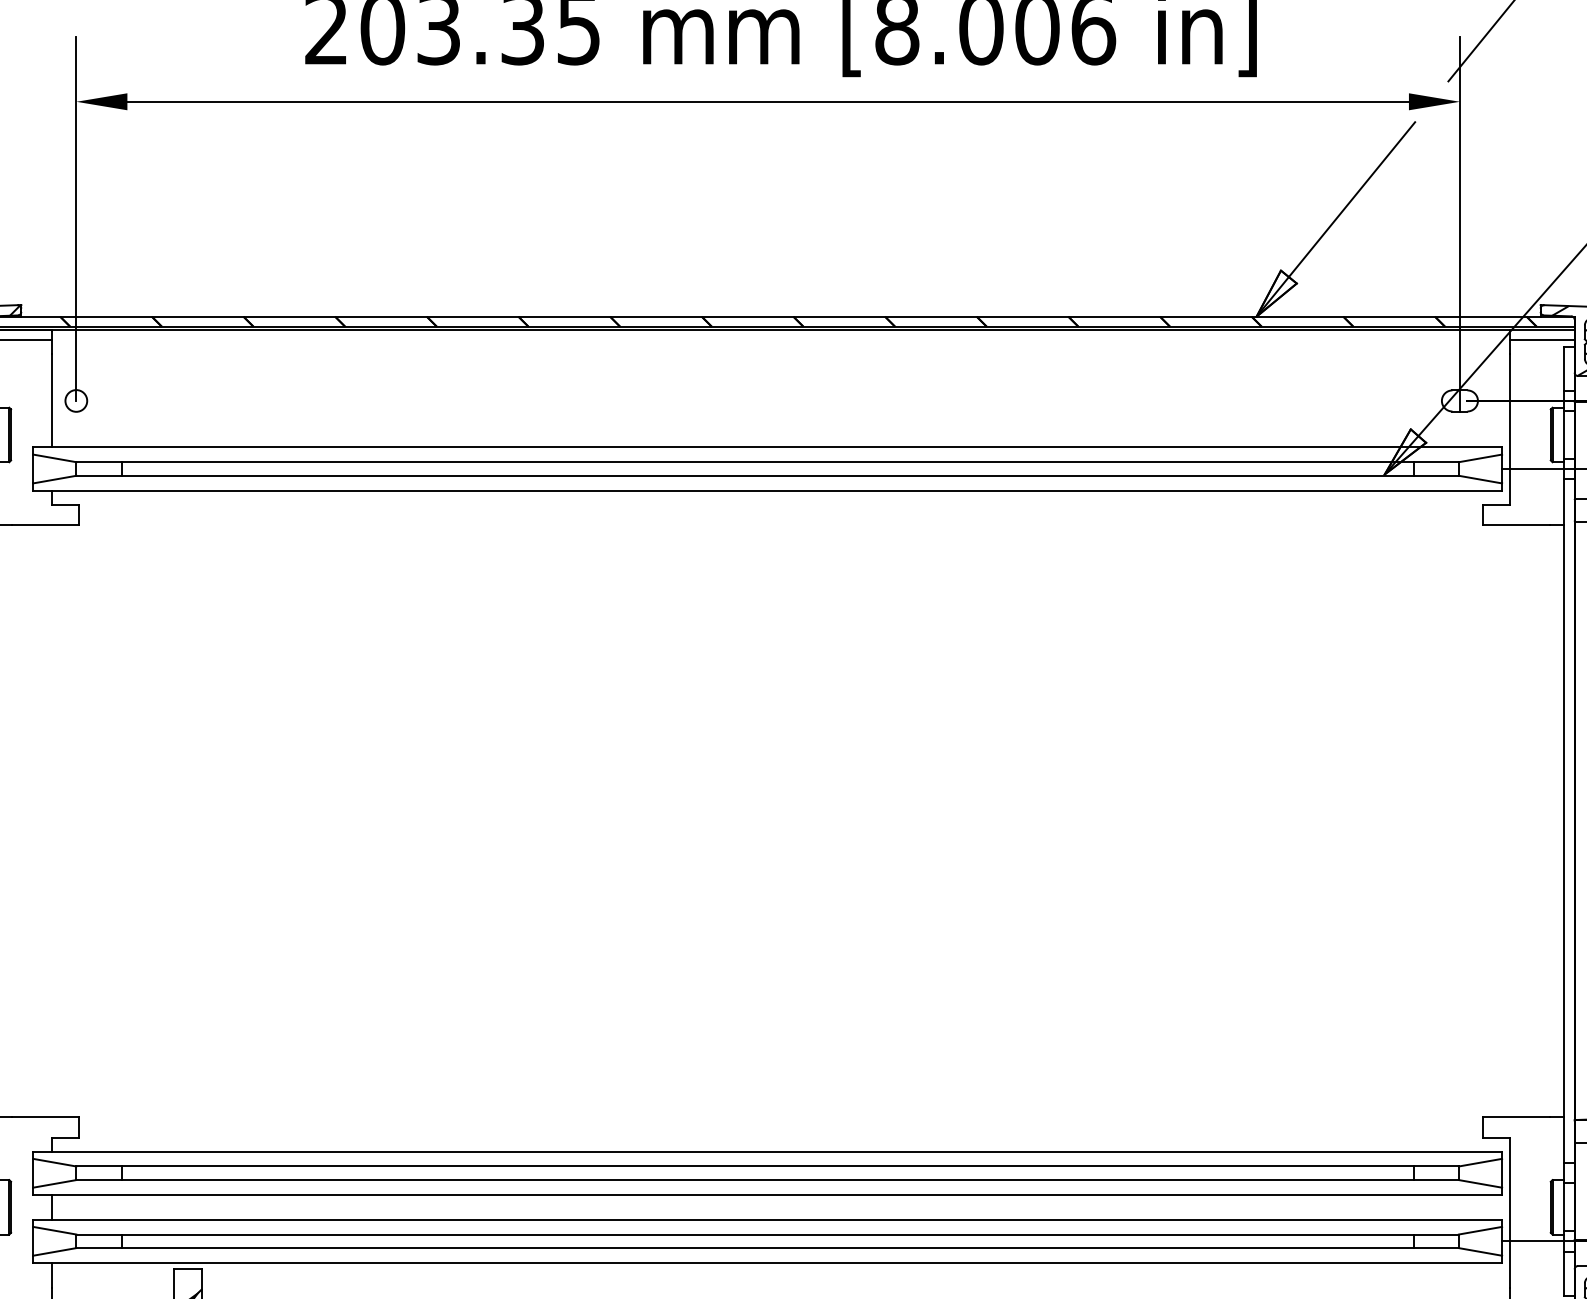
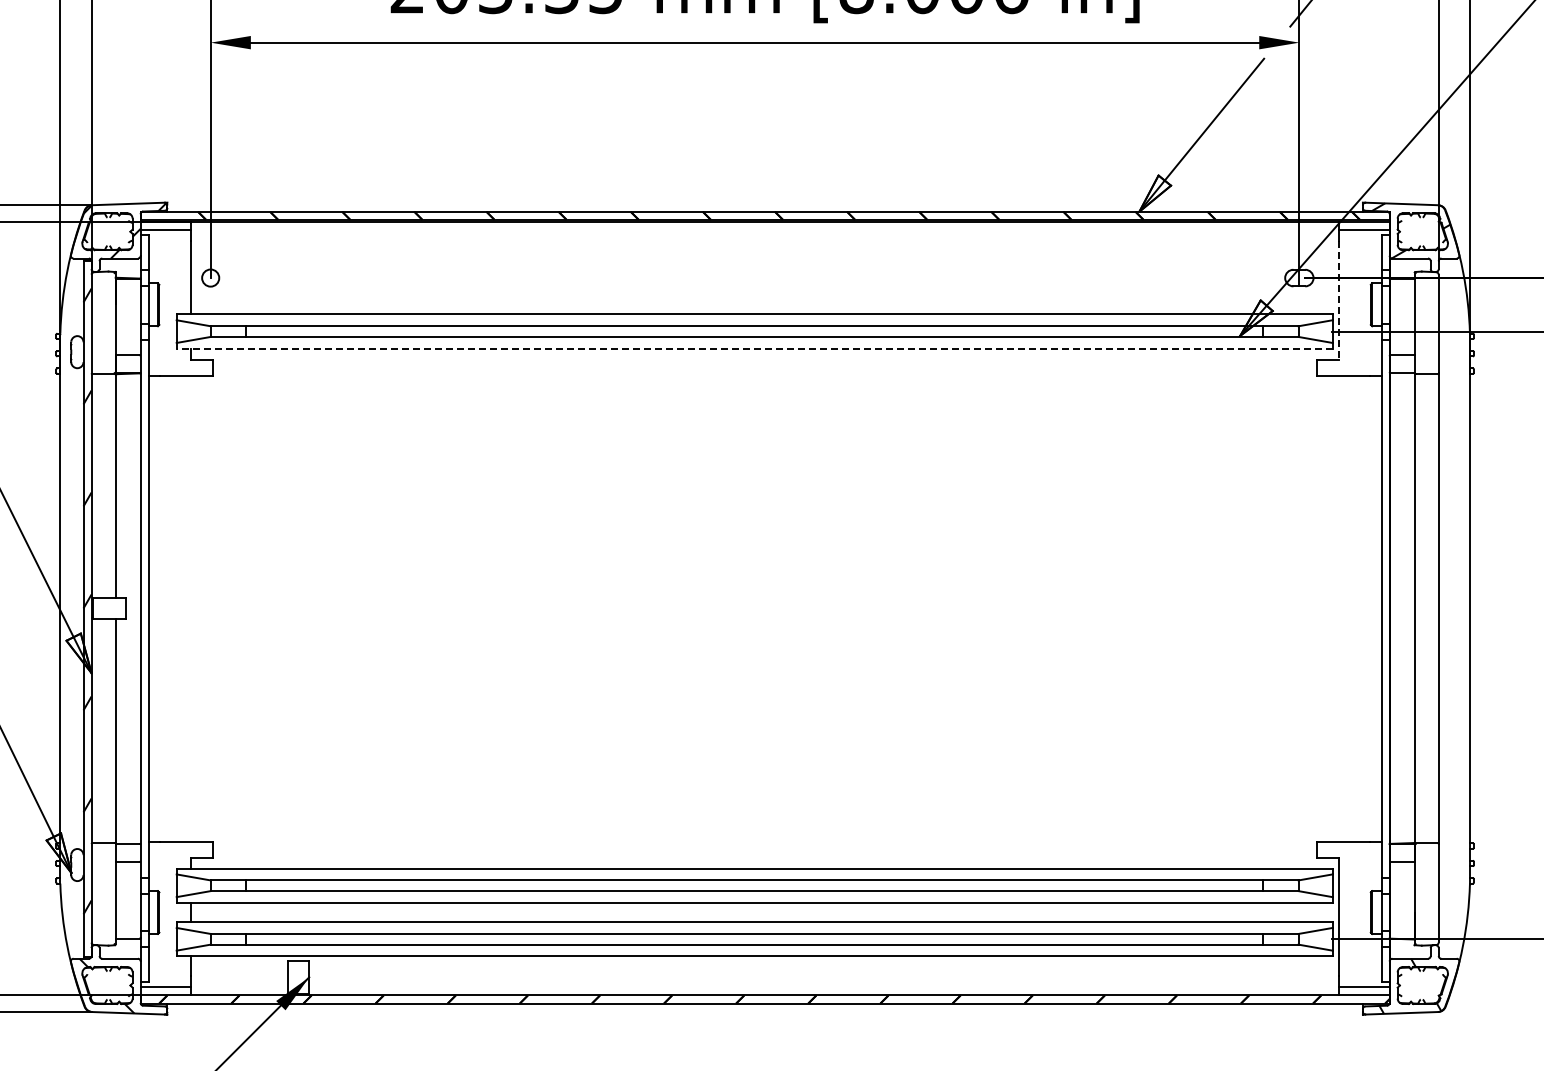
line: (1509, 430) -> (1338, 301), solid -> dashed
line: (767, 490) -> (754, 348), solid -> dashed

